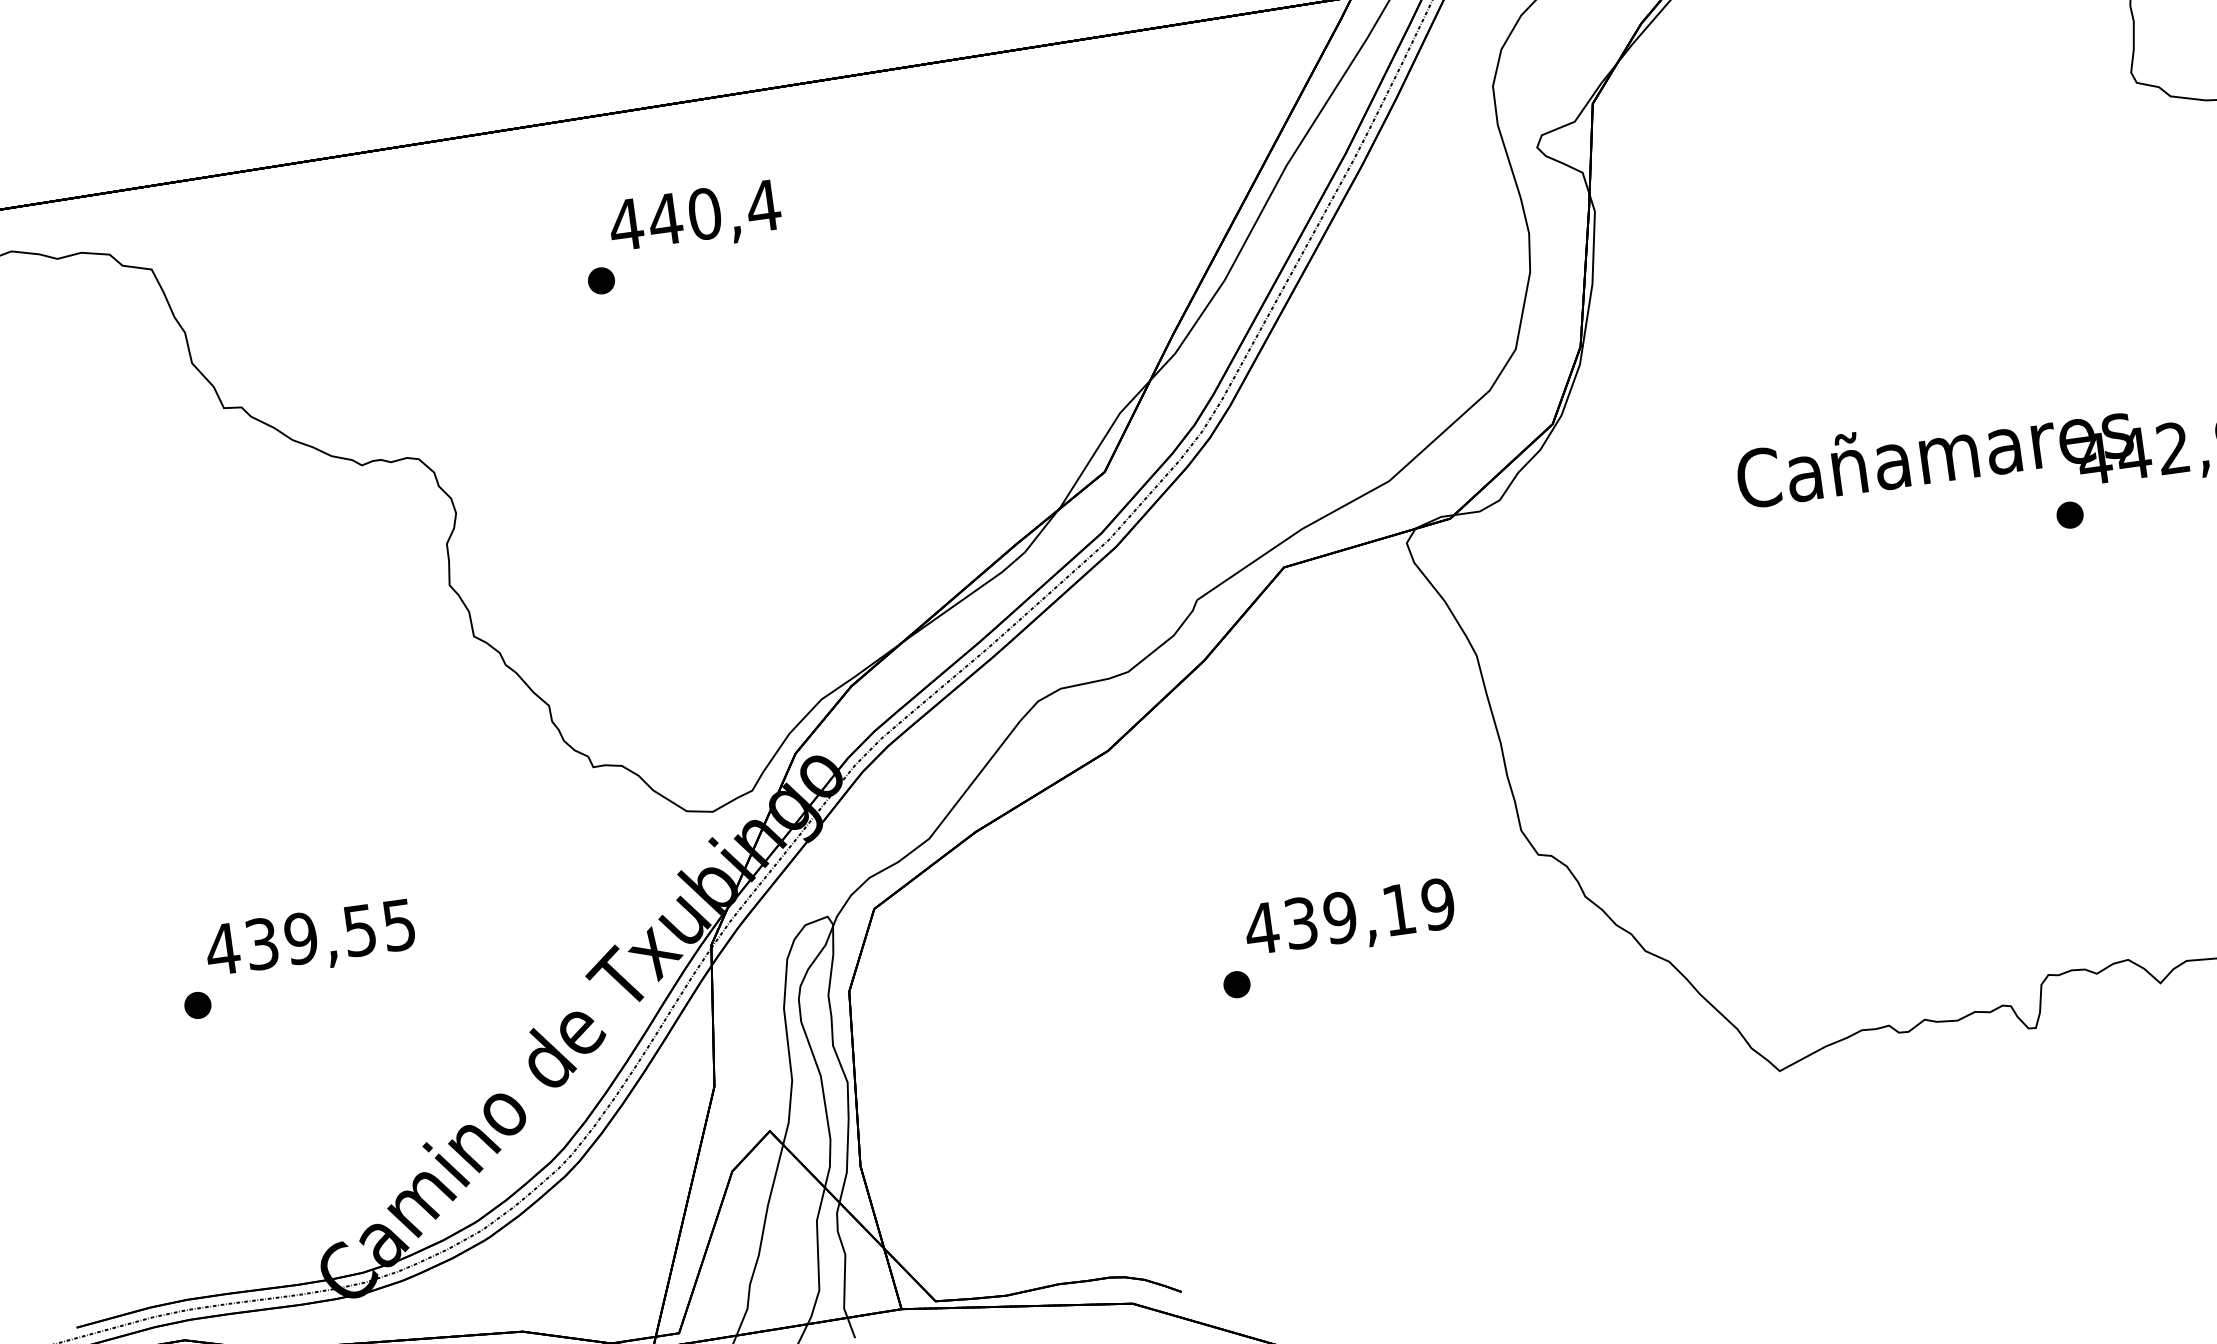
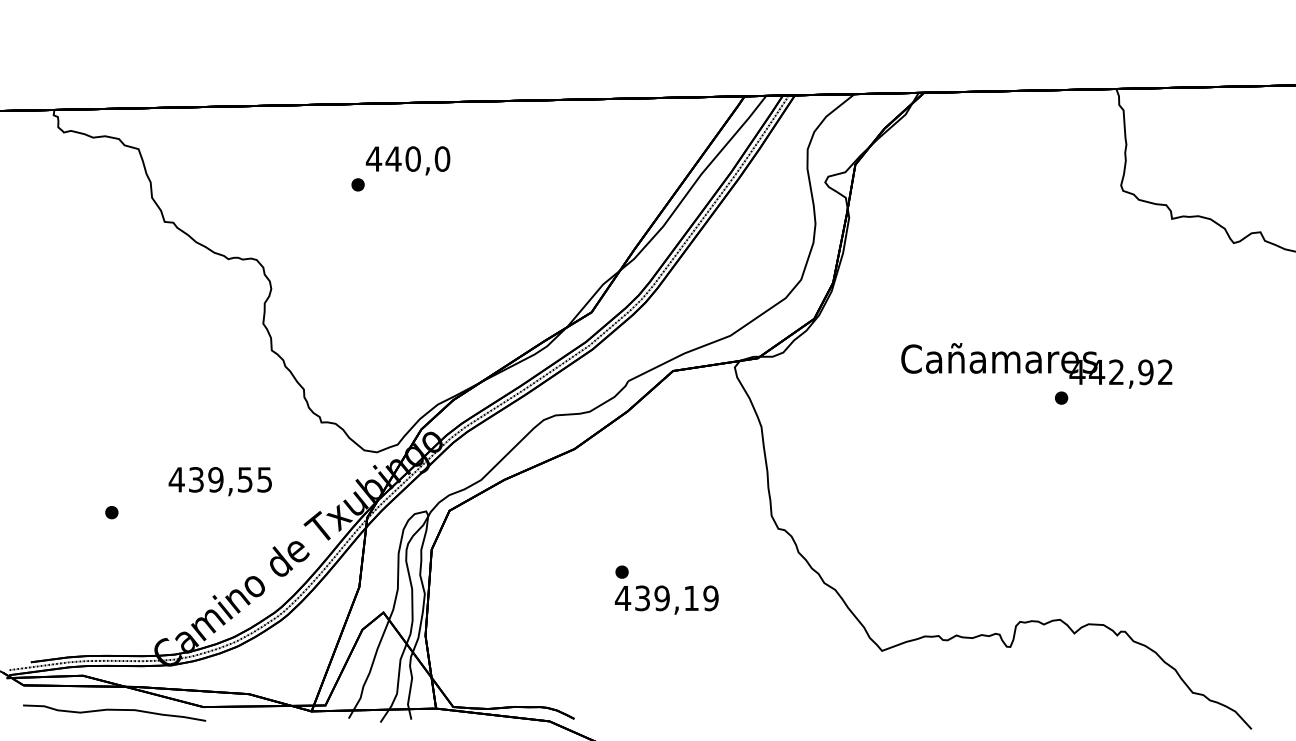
text: (763, 204) -> (442, 158), 440,4 -> 440,0
text: (1349, 918) -> (666, 599), moved
text: (308, 940) -> (219, 481), moved

